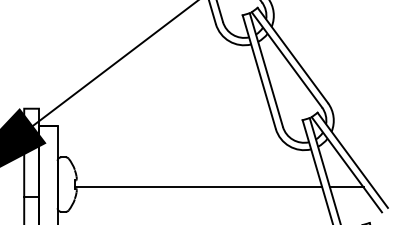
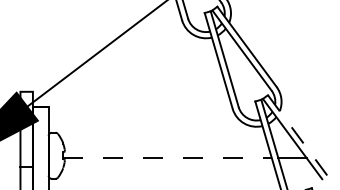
line: (353, 160) -> (298, 135), solid -> dashed
line: (198, 187) -> (167, 158), solid -> dashed

